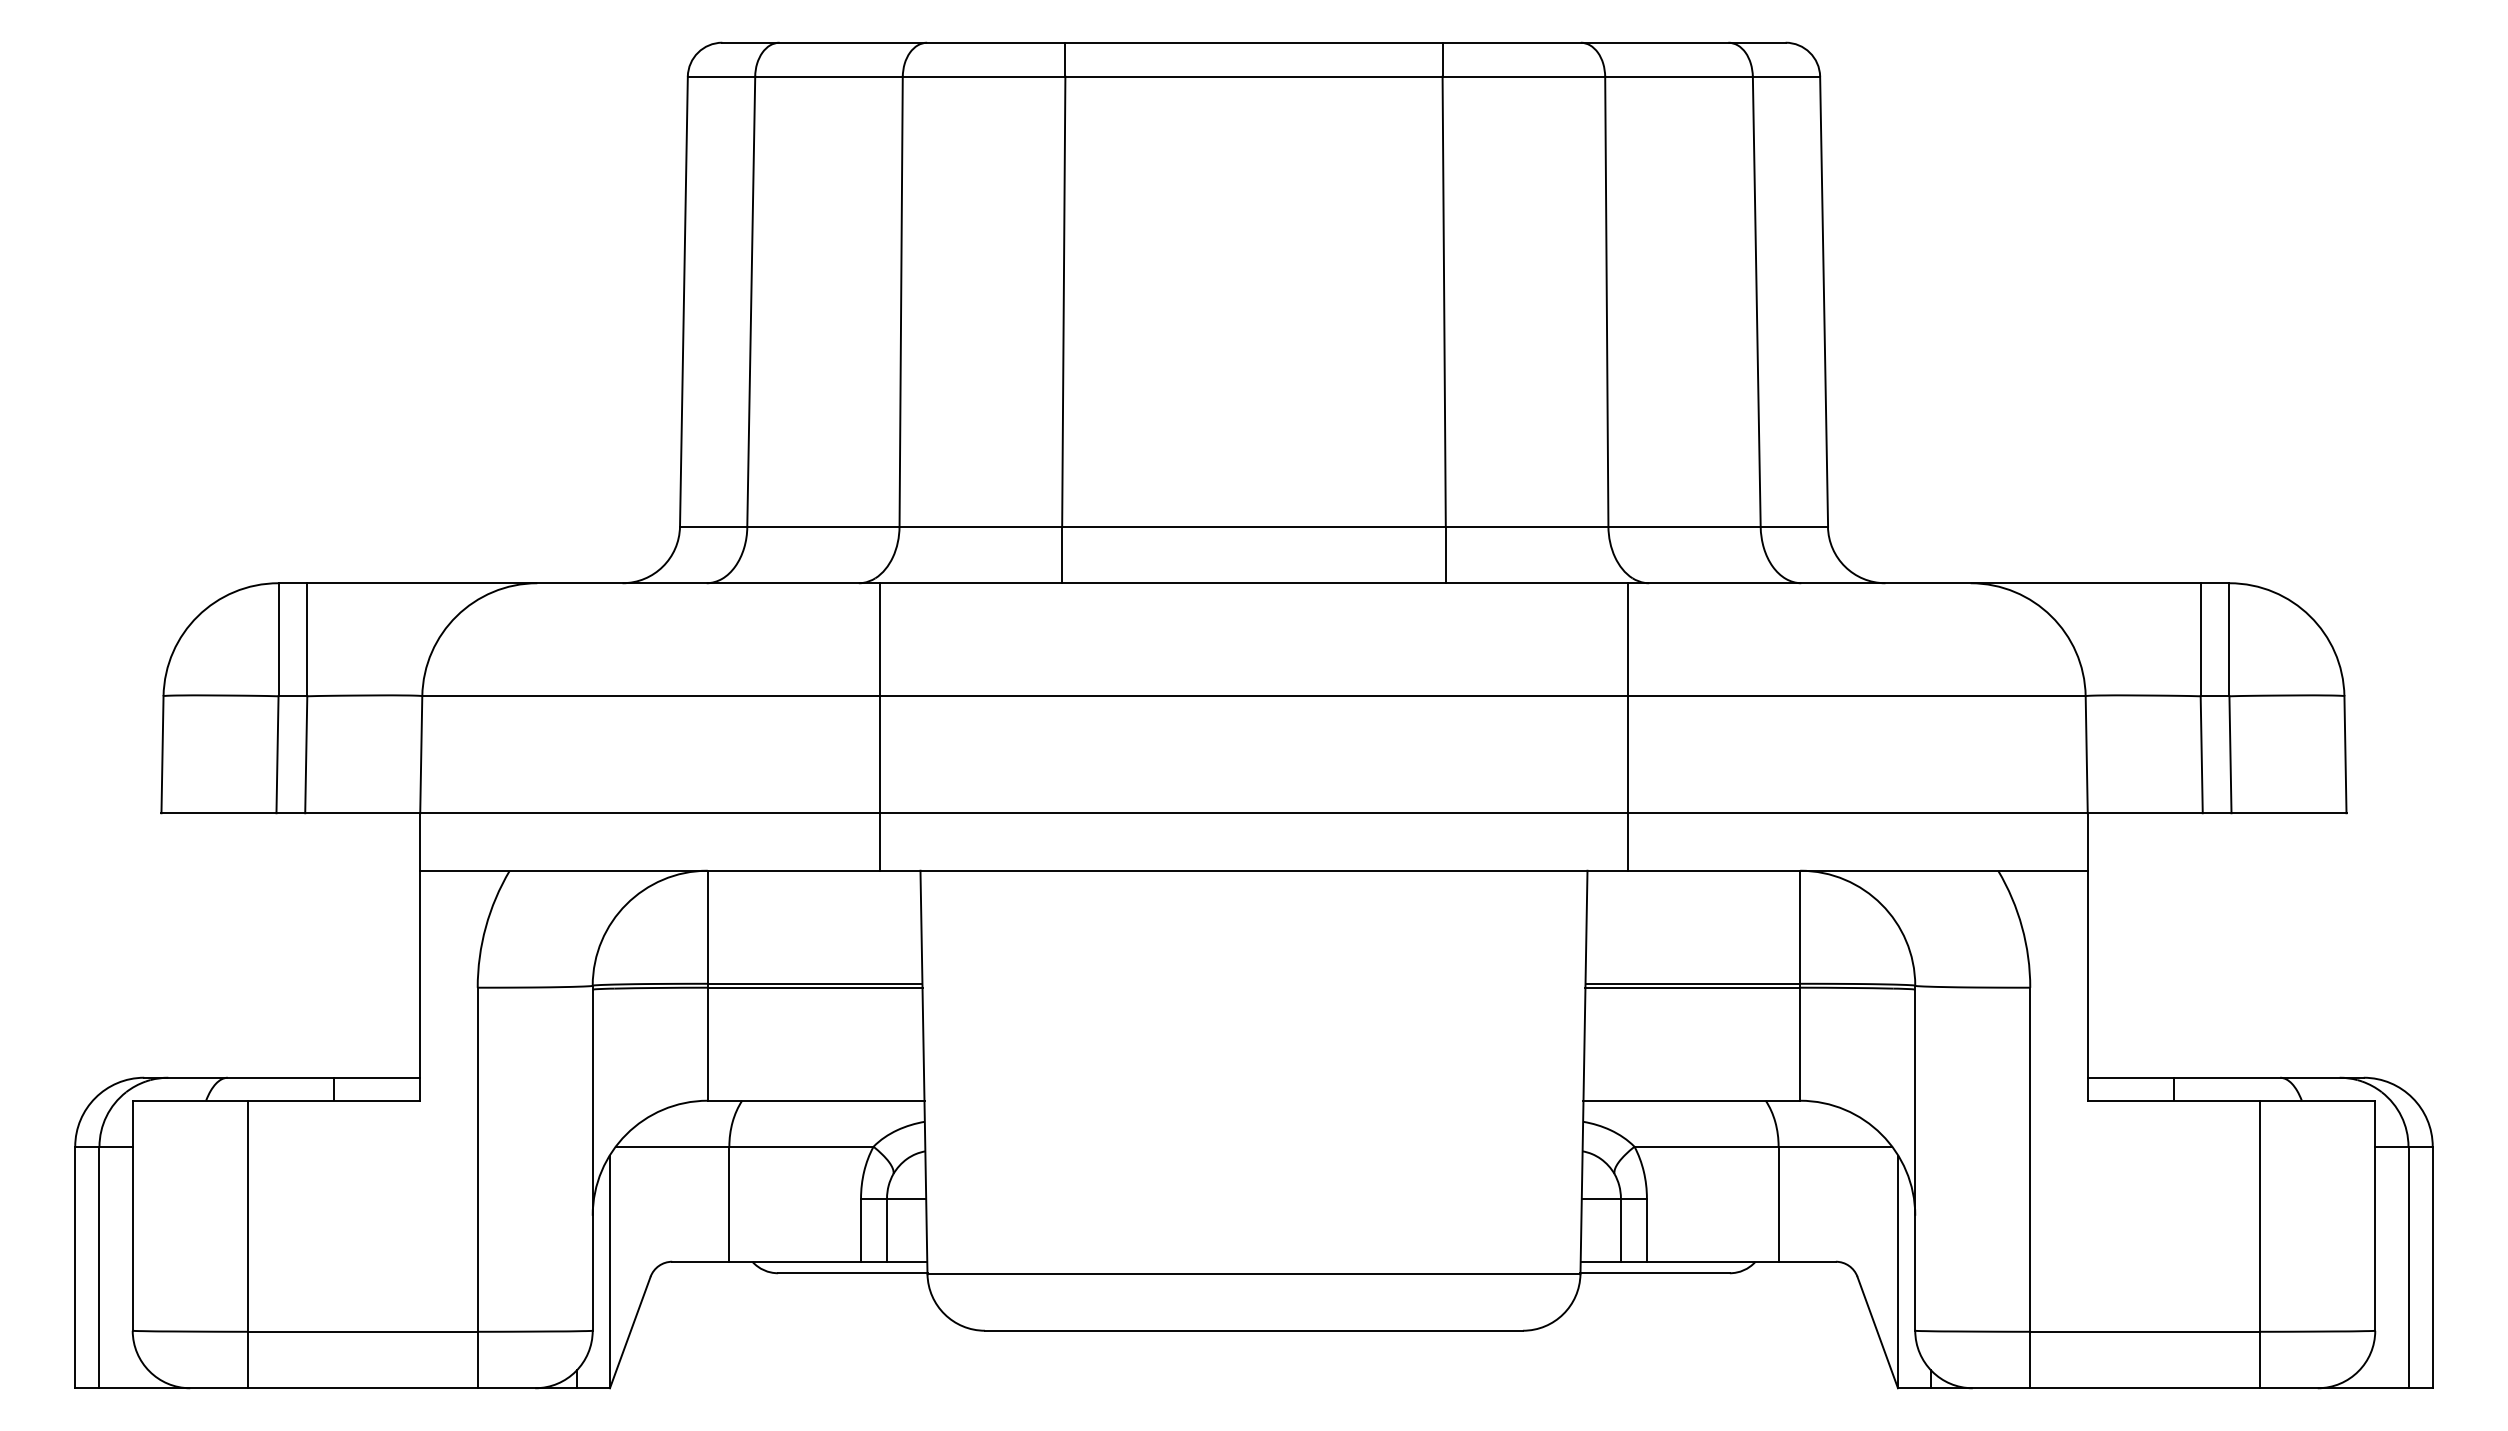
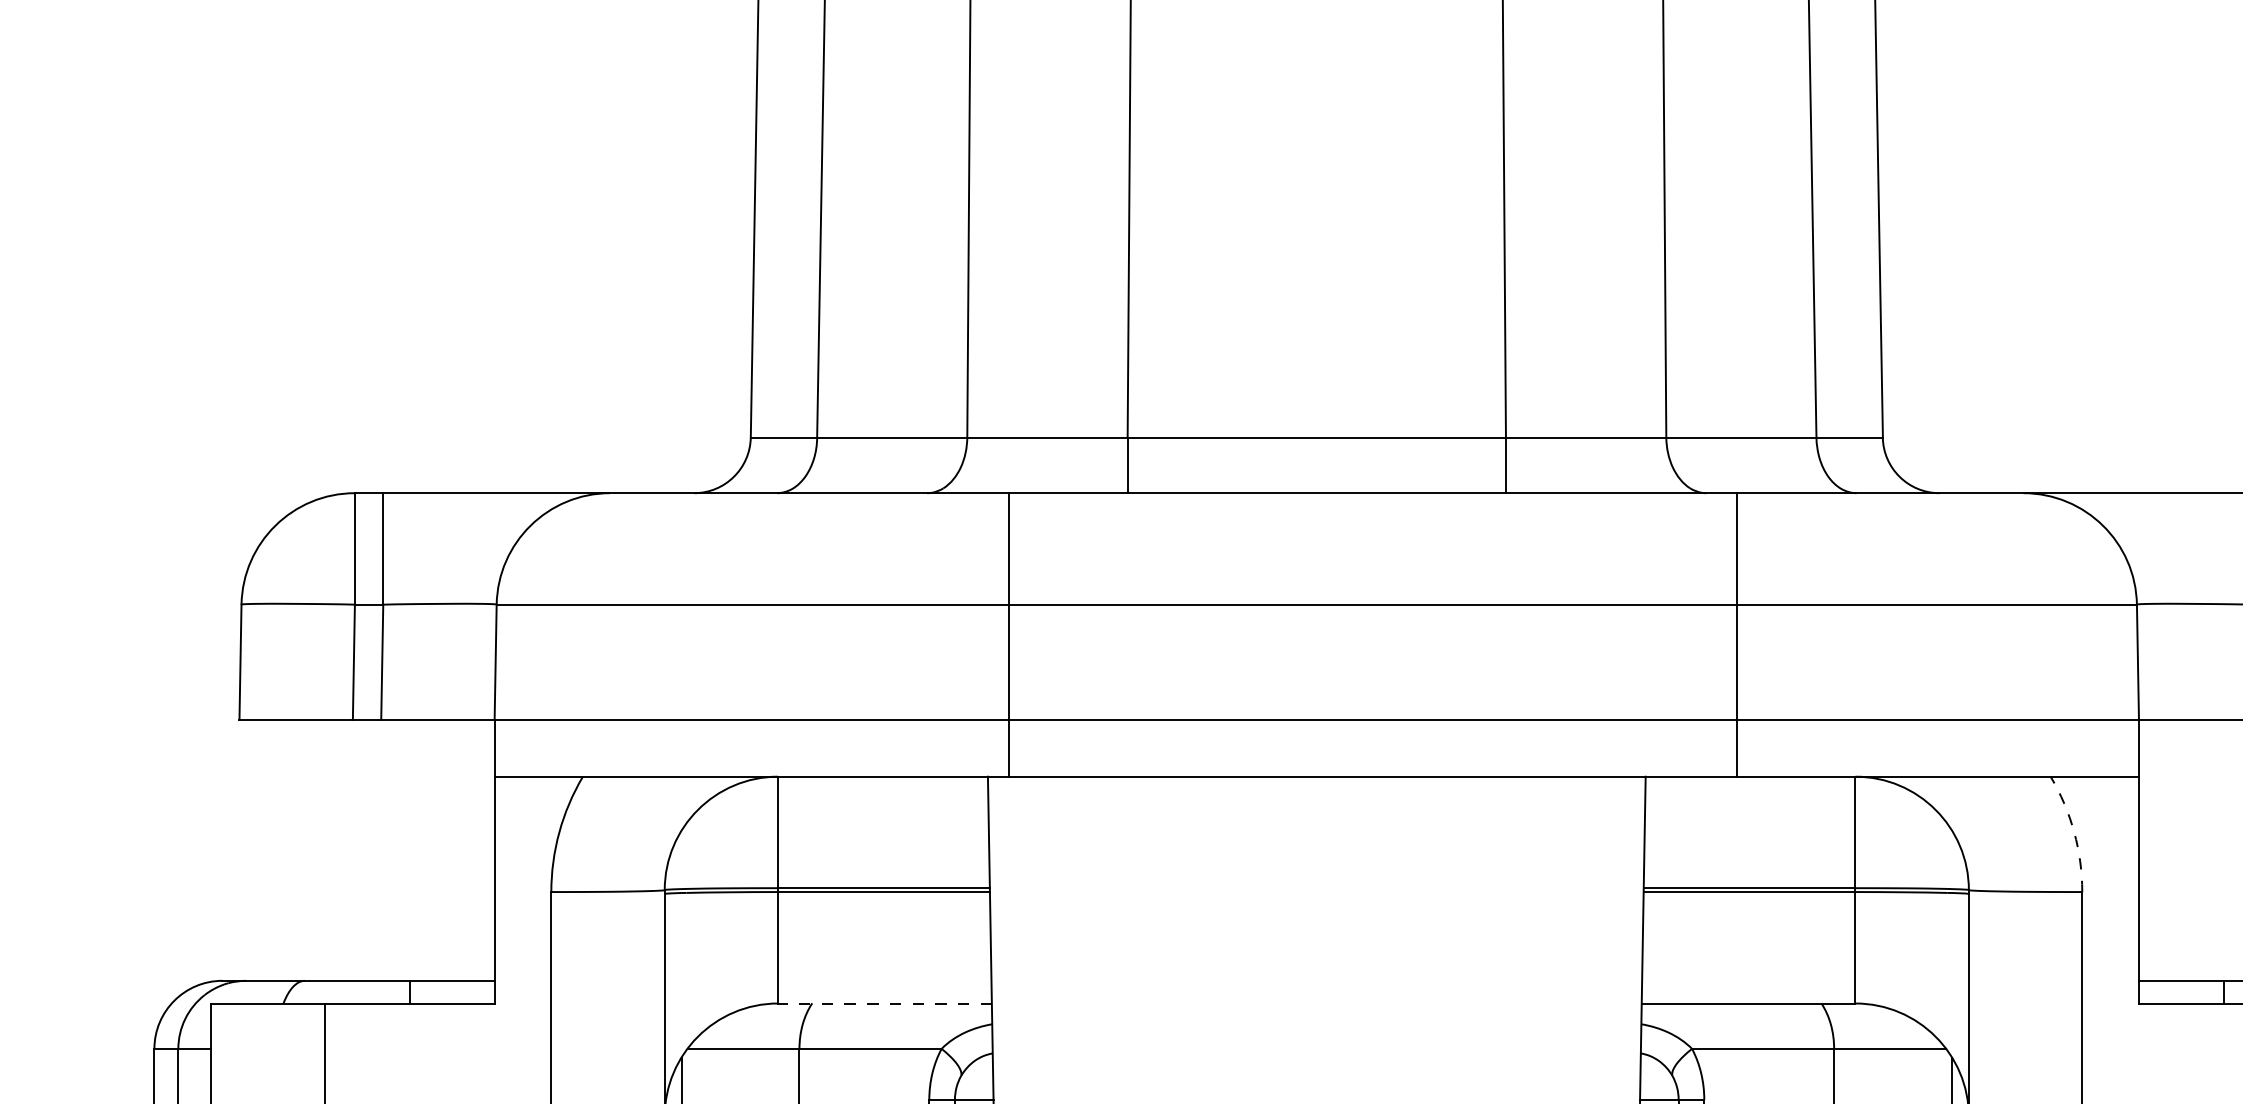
line: (880, 726) -> (1009, 634), moved
line: (1627, 726) -> (1736, 634), moved
arc: (2022, 927) -> (2074, 832), solid -> dashed
line: (815, 1100) -> (884, 1003), solid -> dashed

